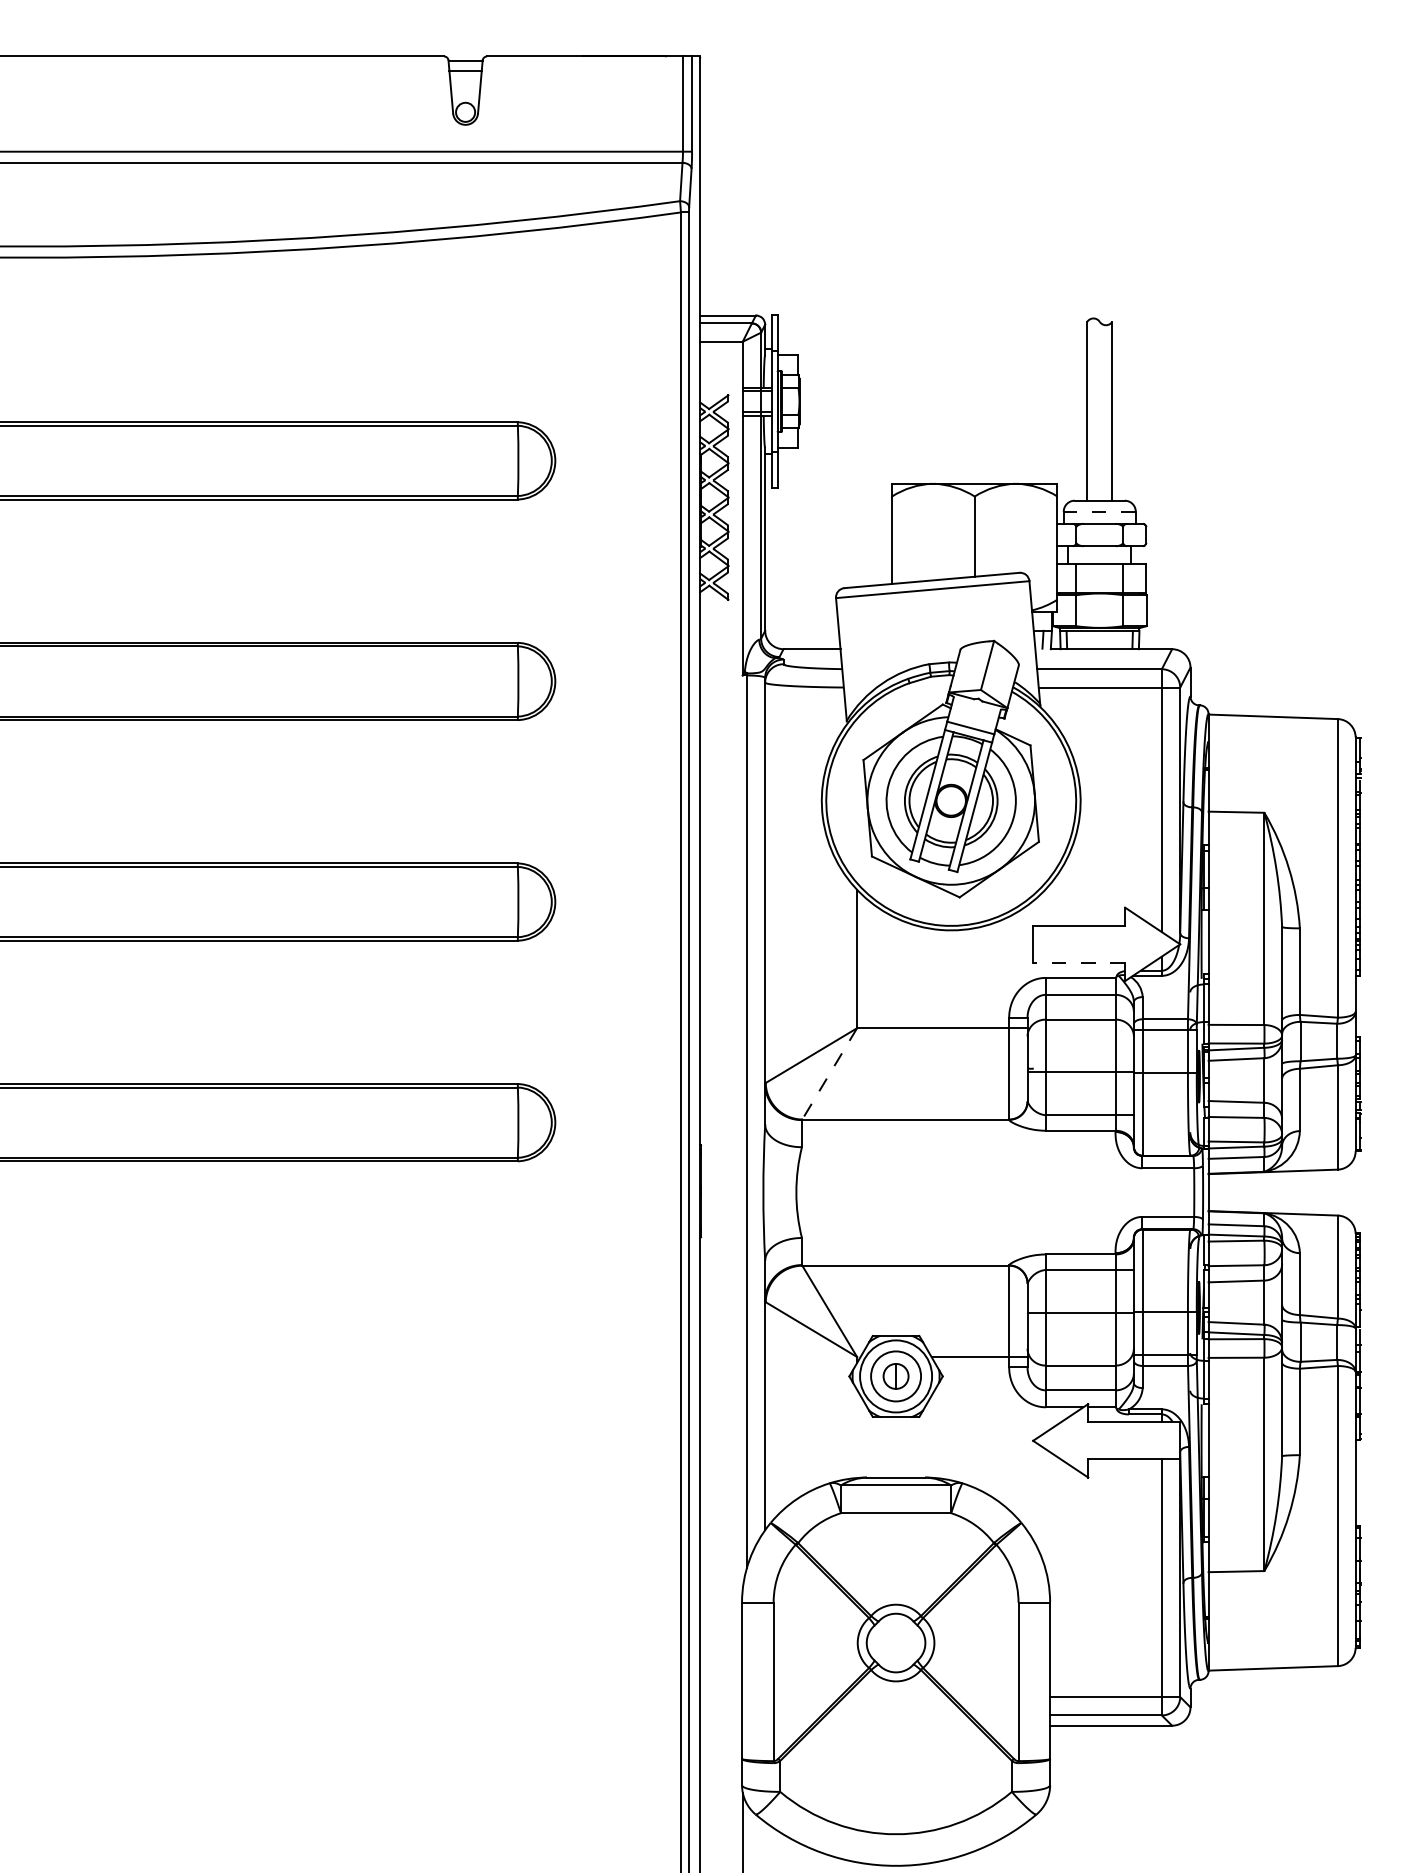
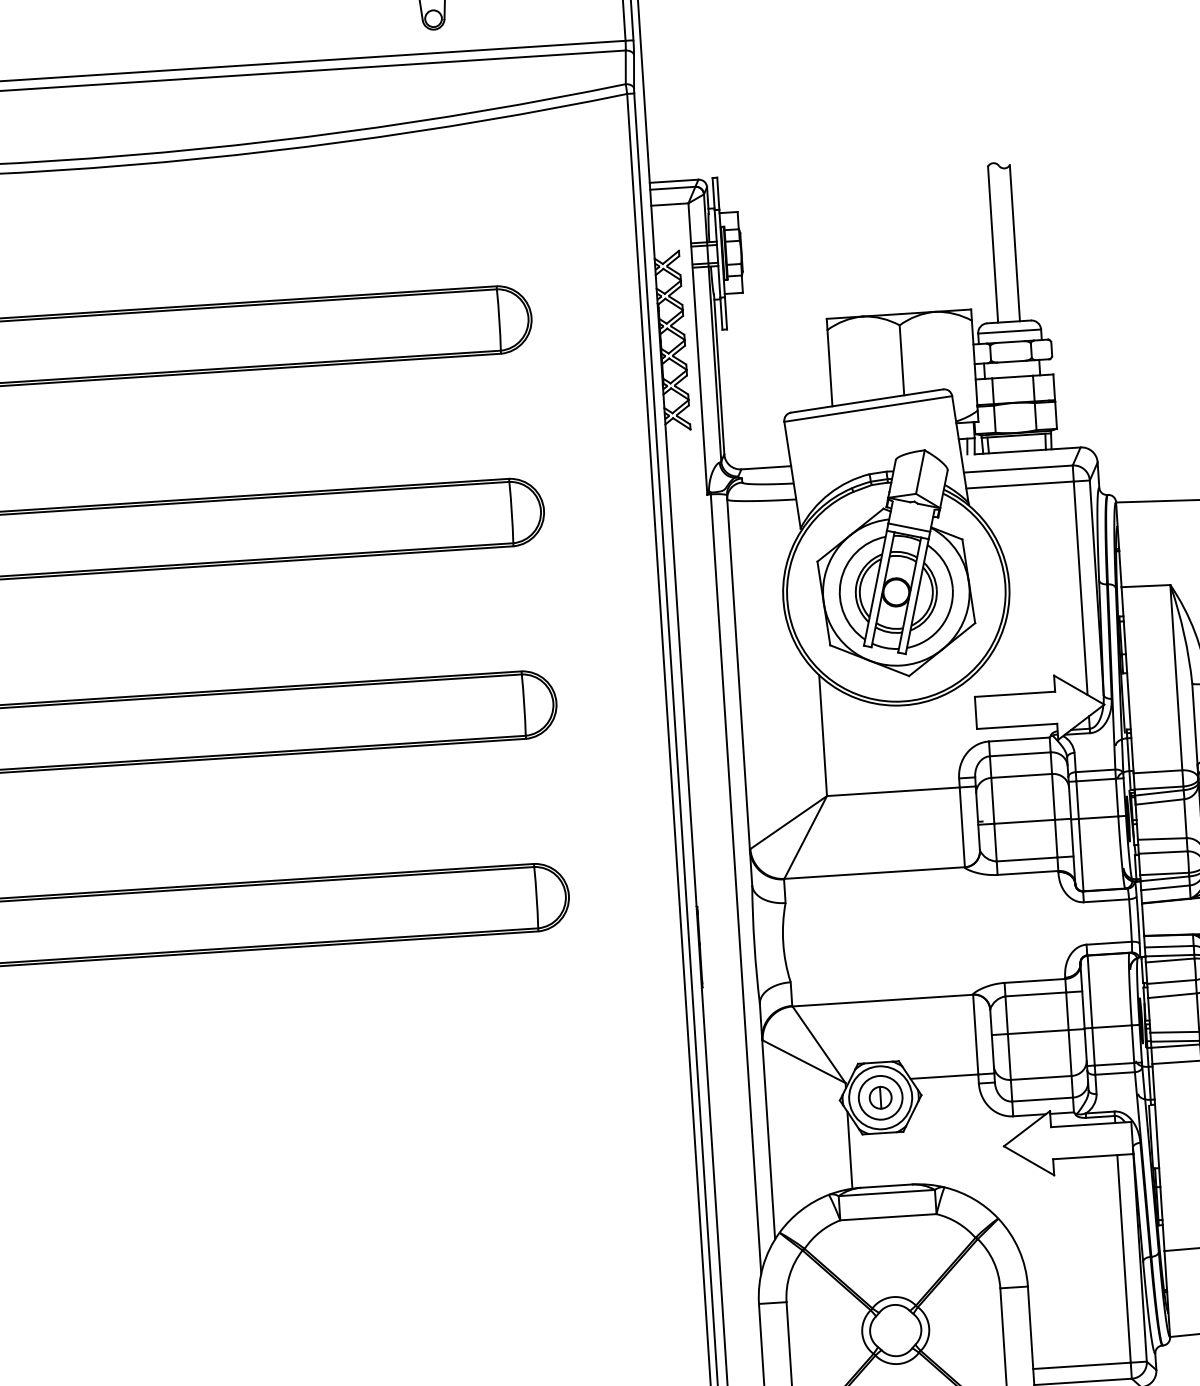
line: (1099, 511) -> (1009, 331), dashed -> solid
line: (1079, 962) -> (1017, 726), dashed -> solid
line: (829, 1074) -> (805, 838), dashed -> solid
line: (857, 1433) -> (850, 1149), added

